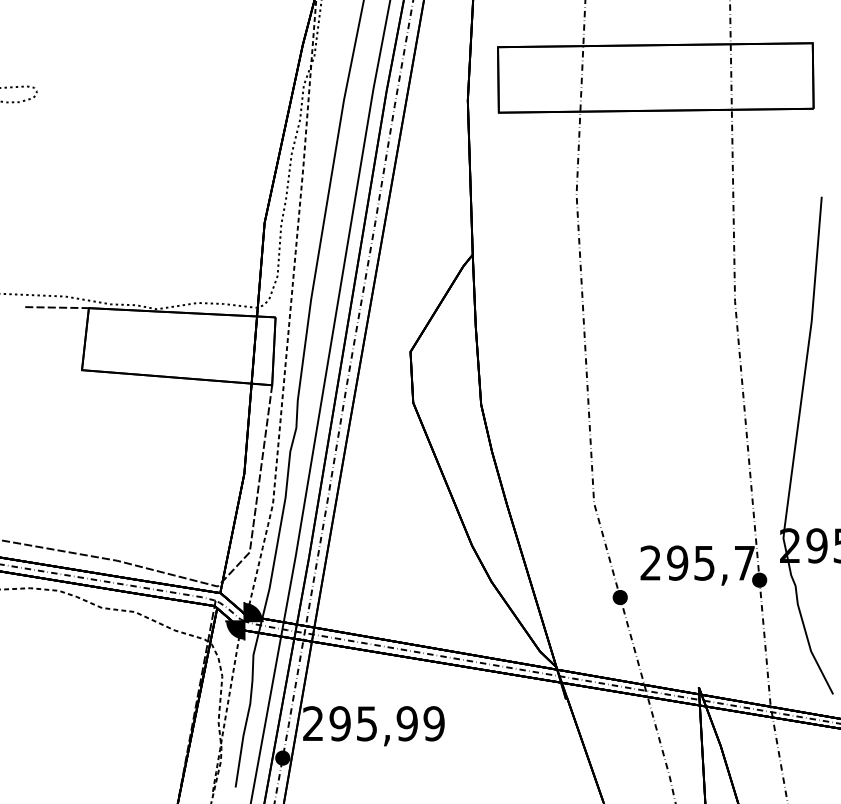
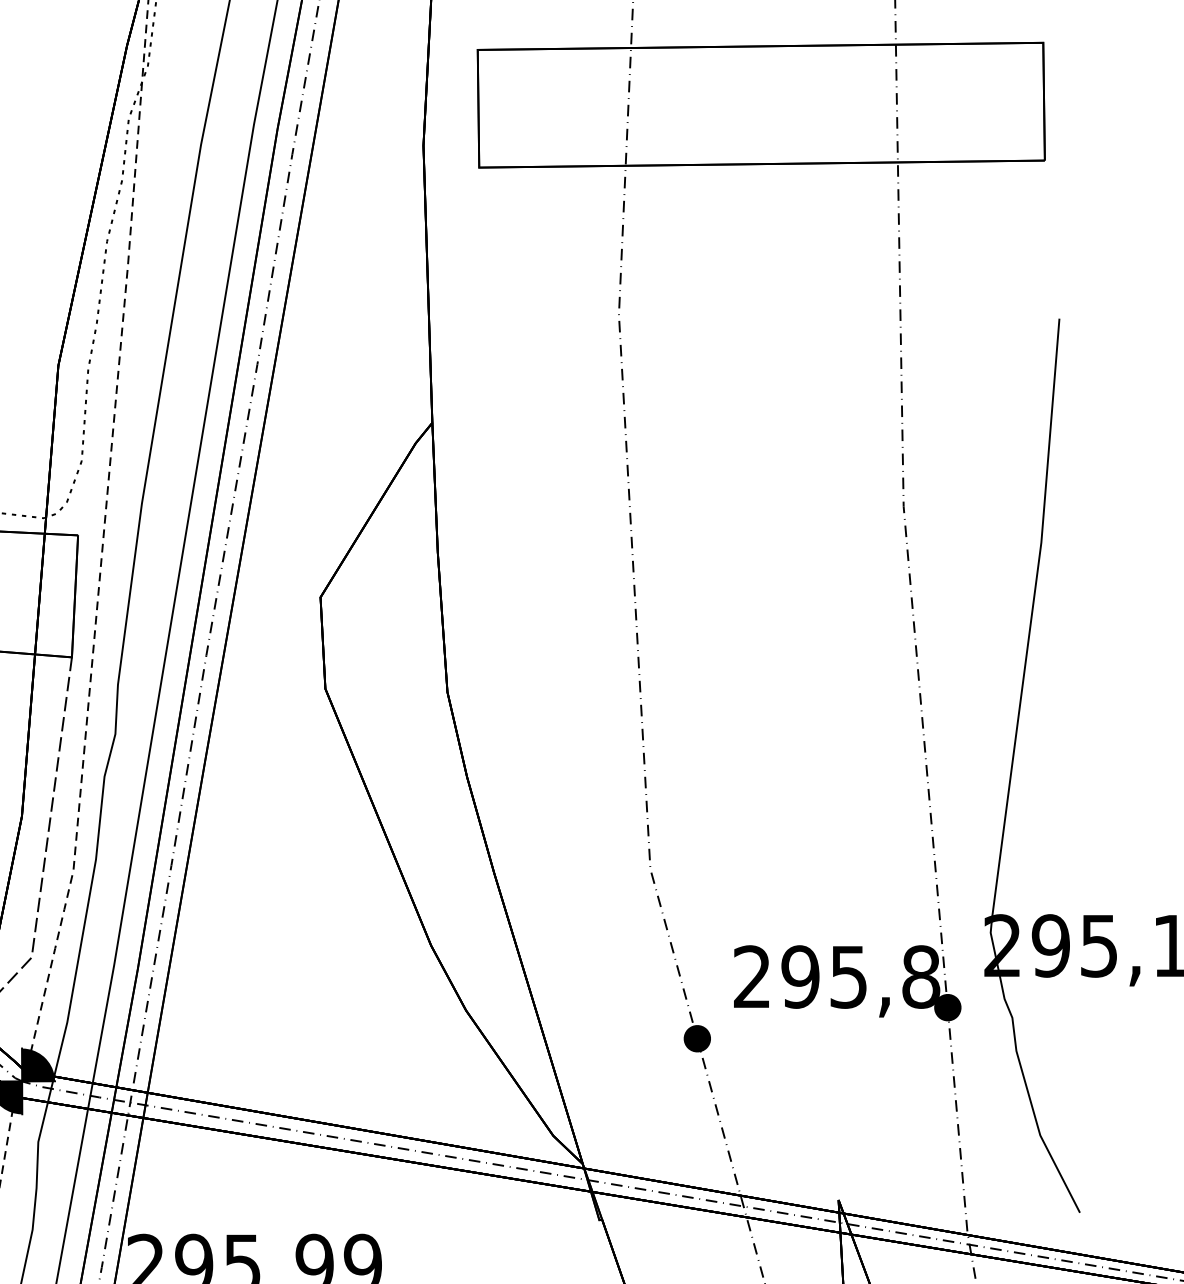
text: (744, 562) -> (920, 975), 295,7 -> 295,8

